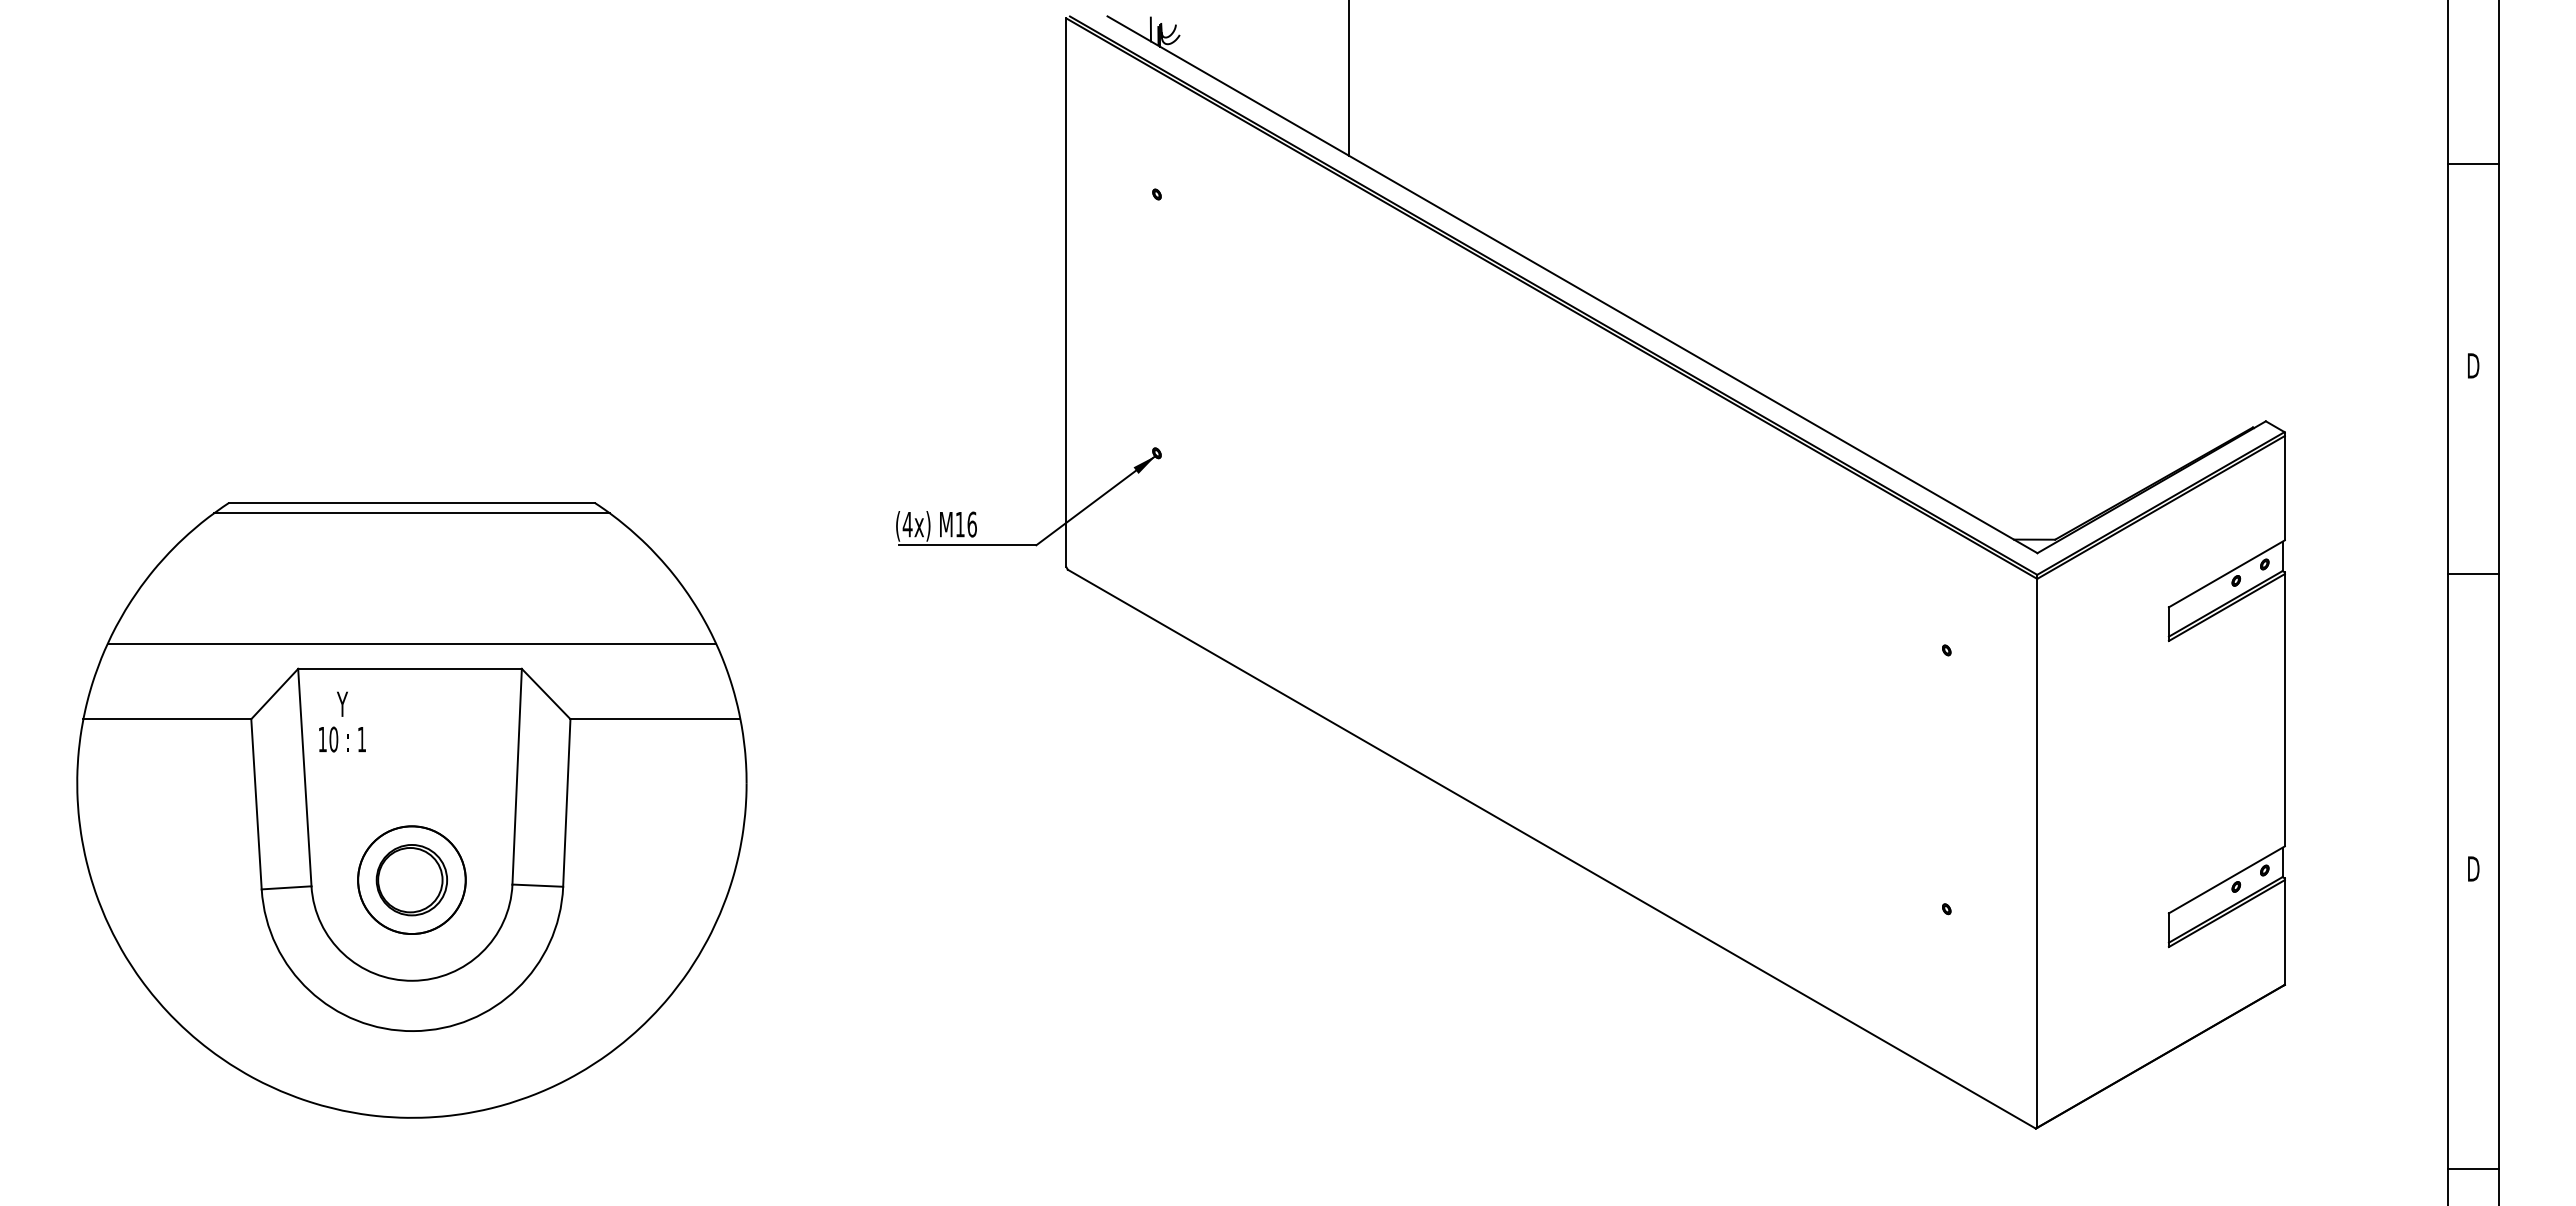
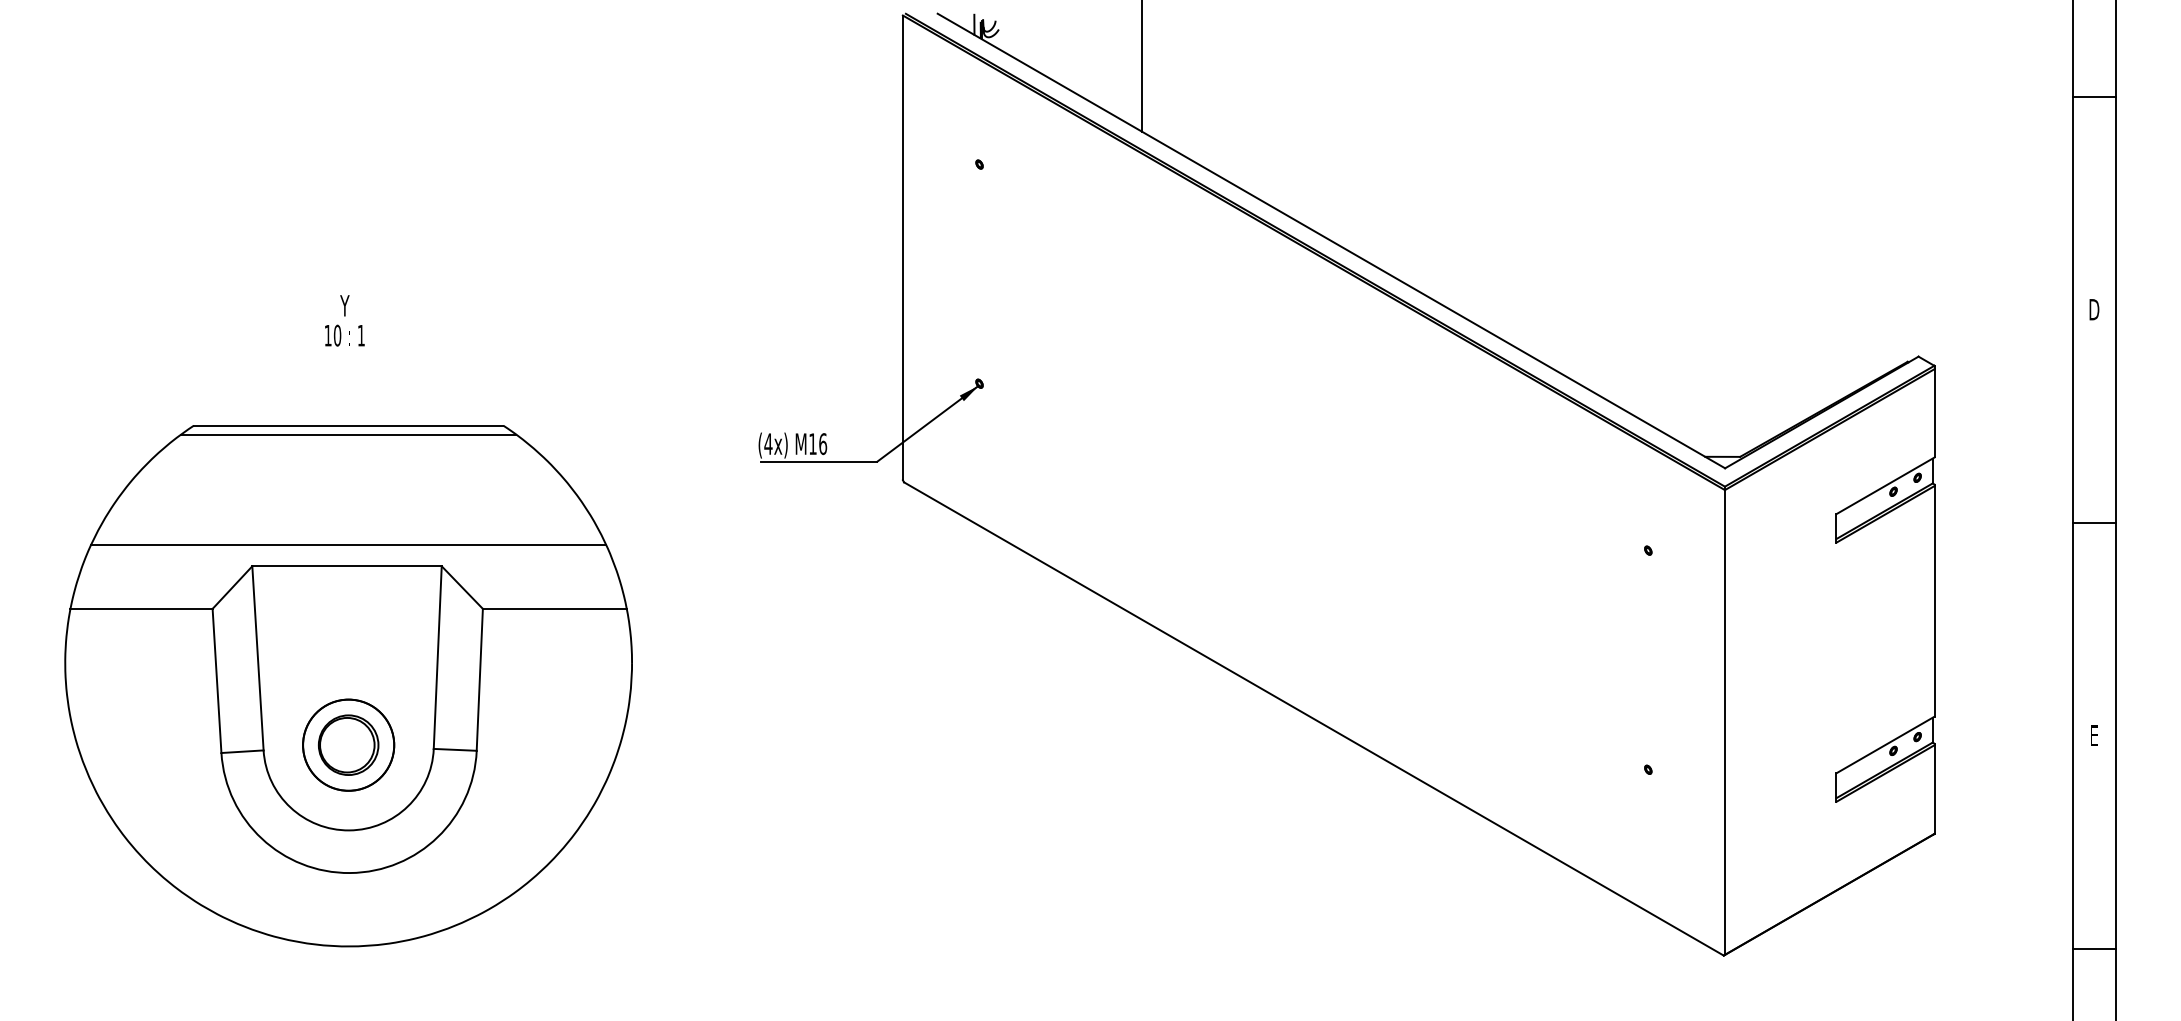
line: (2473, 164) -> (2094, 96), moved
line: (2473, 574) -> (2094, 522), moved
text: (342, 721) -> (344, 320), moved
text: (2473, 868) -> (2094, 735), D -> E
line: (2473, 1169) -> (2094, 948), moved

